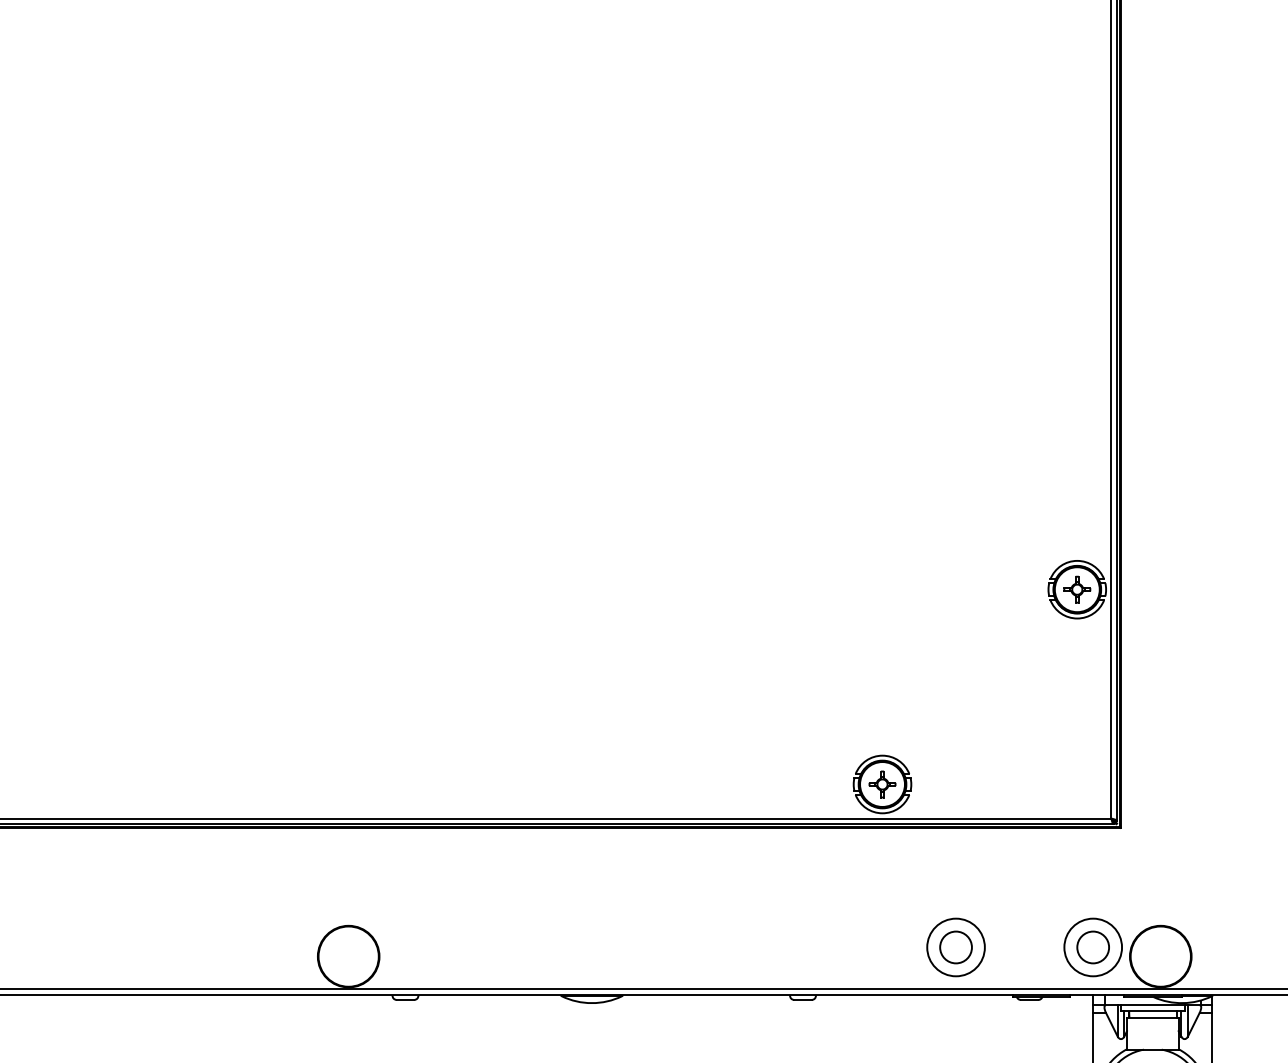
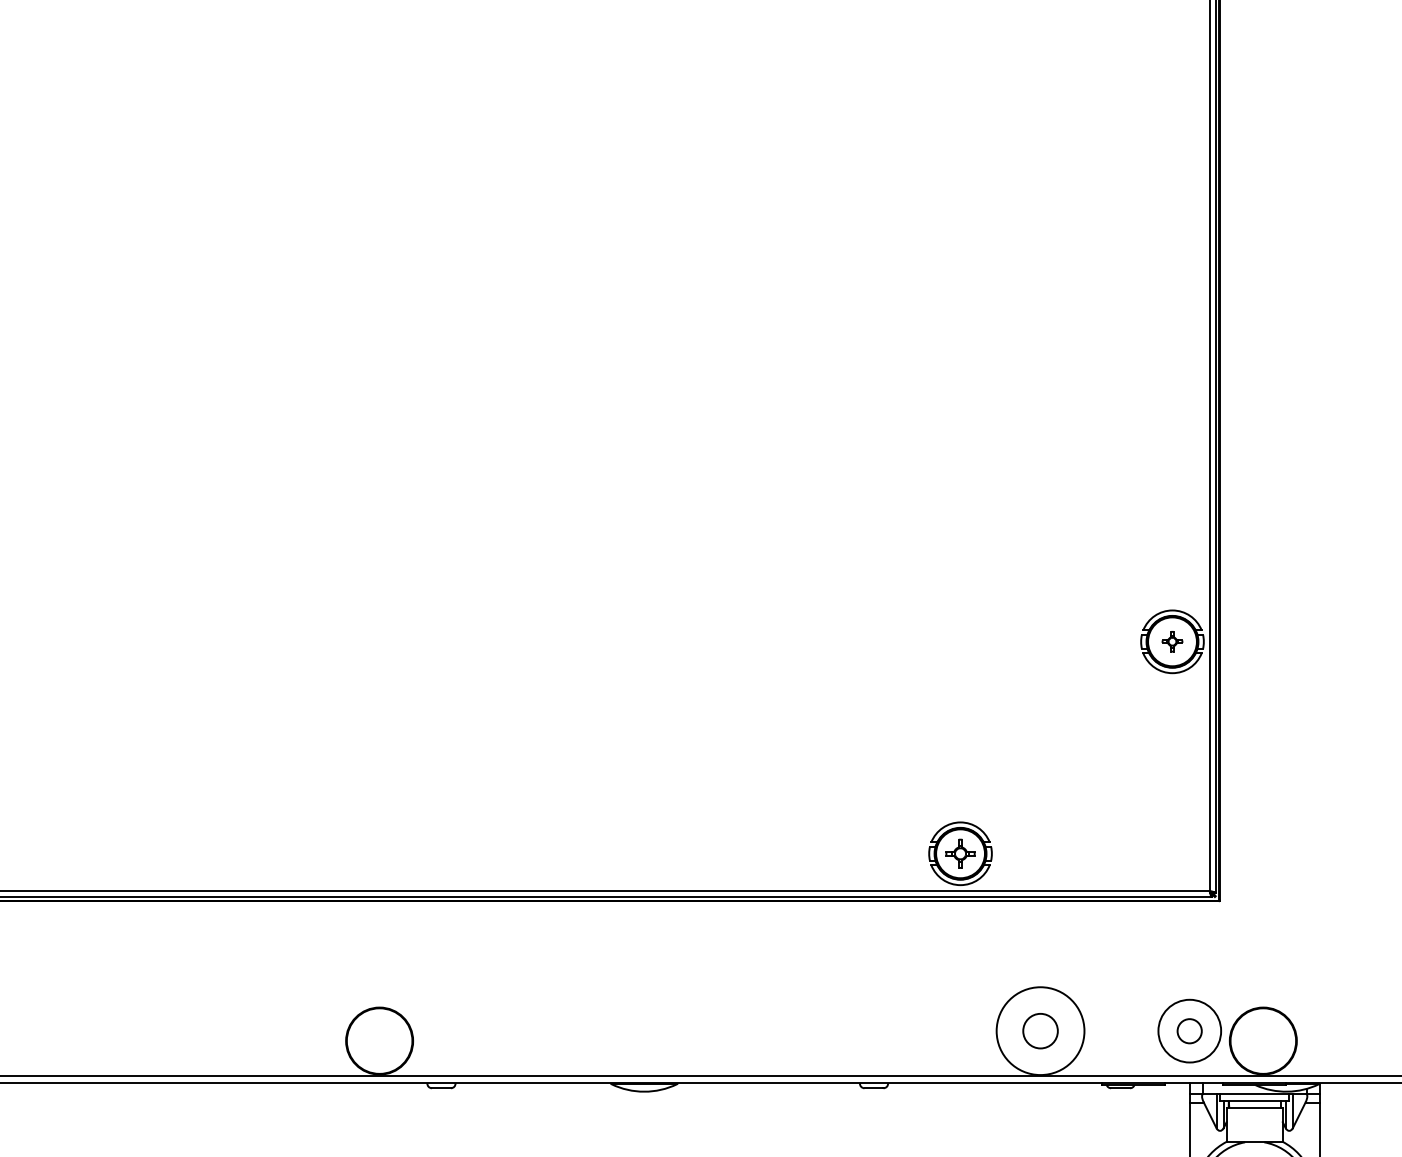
part: (1077, 589) -> (1172, 641), size x0.7
circle: (956, 946) -> (1040, 1030), size x1.4
circle: (1092, 947) -> (1189, 1031), size x0.7

